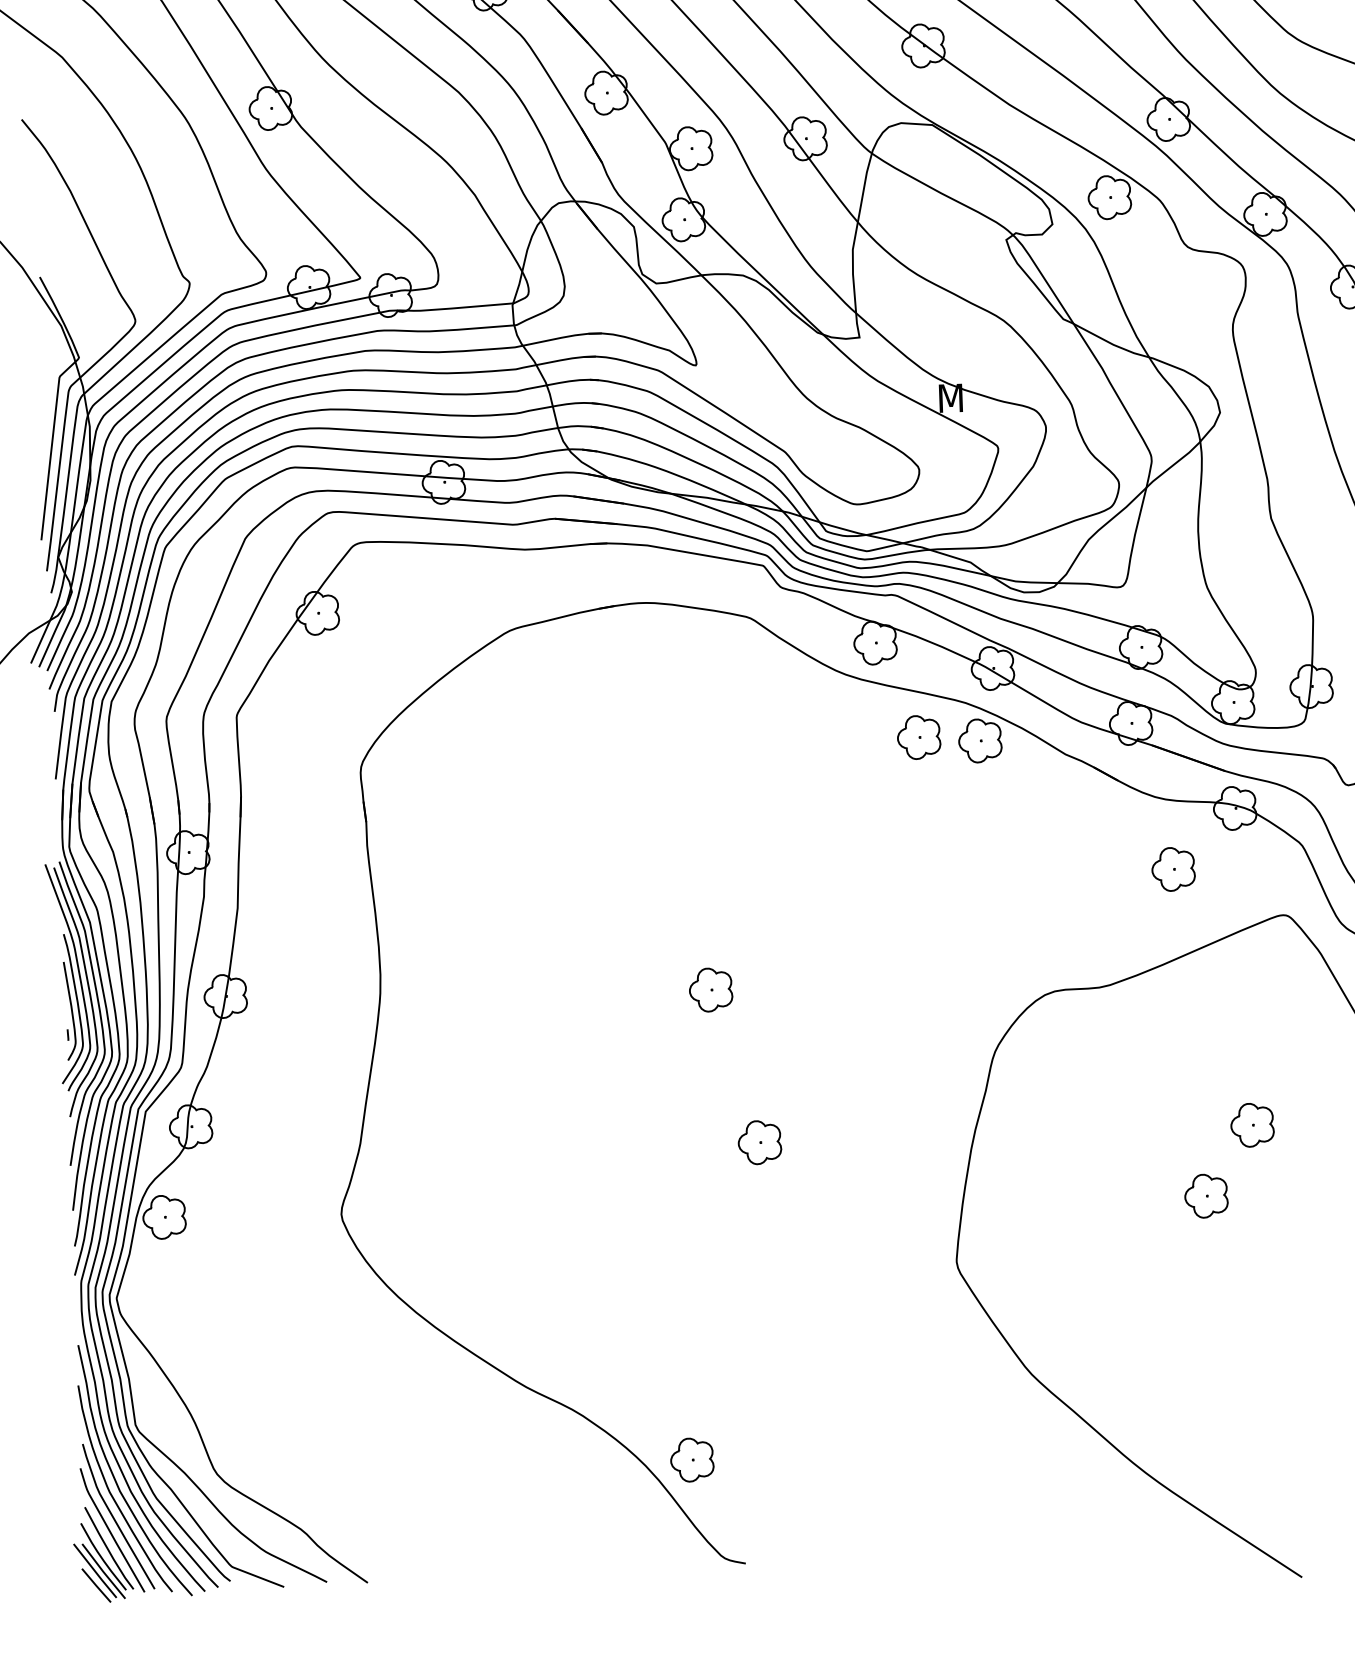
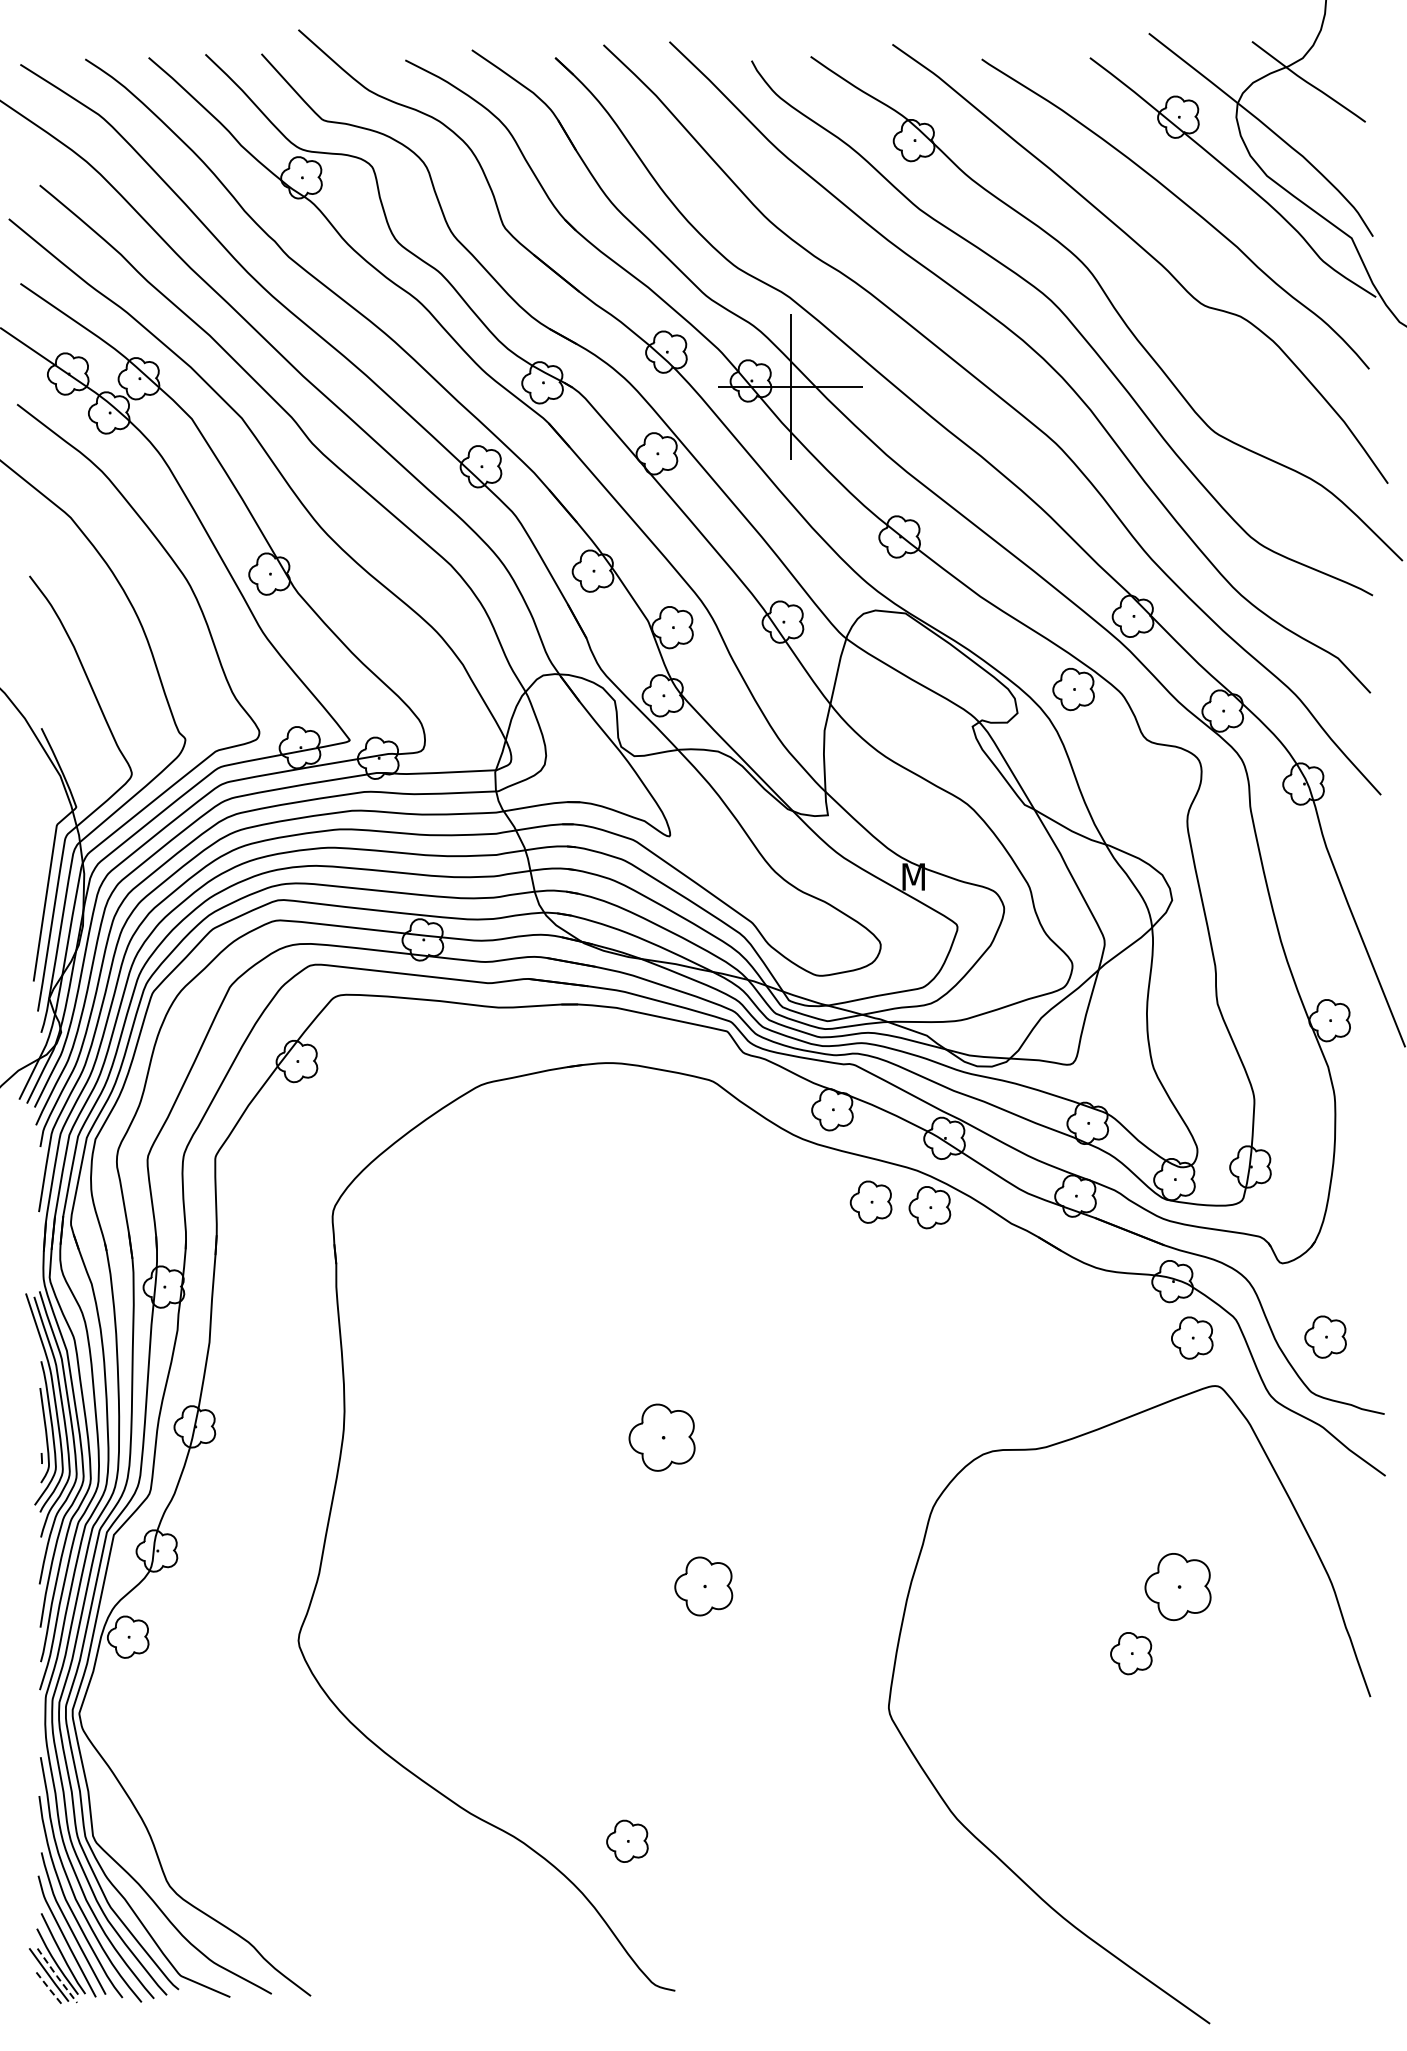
part: (1173, 868) -> (1192, 1337), moved
part: (710, 989) -> (661, 1437), size x1.6
part: (1252, 1124) -> (1178, 1586), size x1.6
part: (759, 1141) -> (703, 1585), size x1.4
part: (692, 1459) -> (627, 1840), moved
line: (102, 1572) -> (56, 1976), solid -> dashed
line: (96, 1585) -> (49, 1989), solid -> dashed

